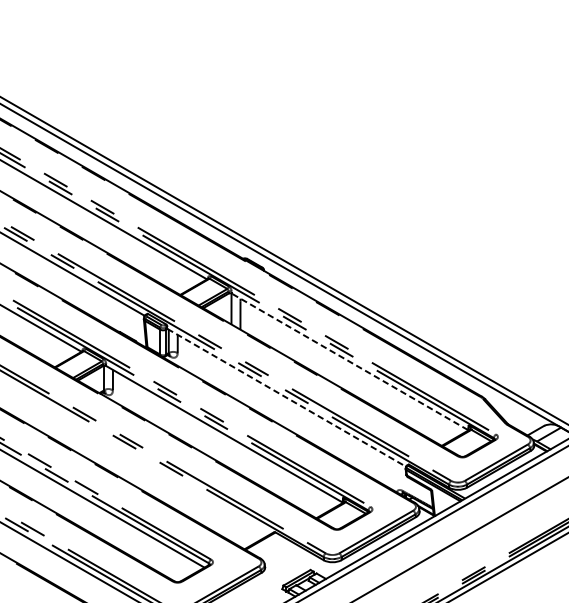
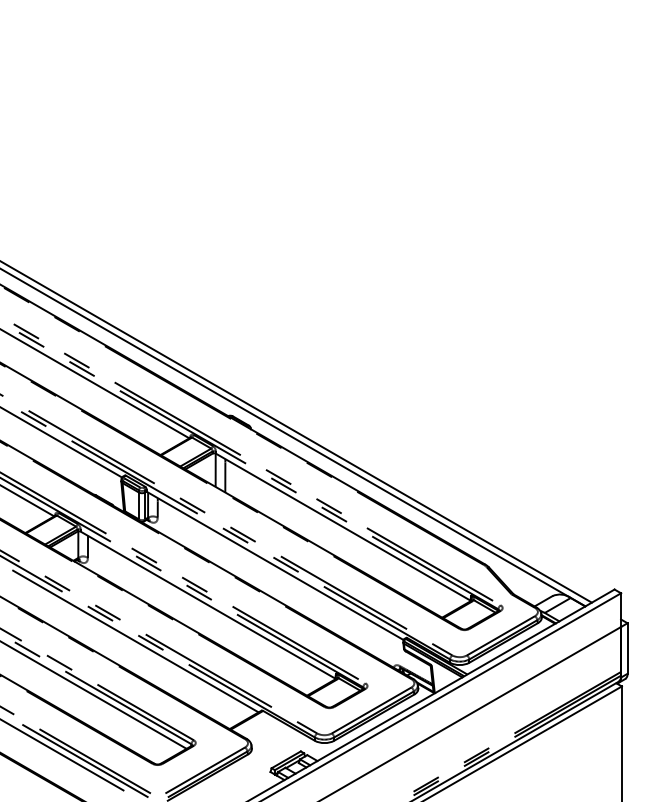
line: (350, 362) -> (343, 527), dashed -> solid
line: (287, 398) -> (275, 566), dashed -> solid
line: (157, 467) -> (135, 641), added

